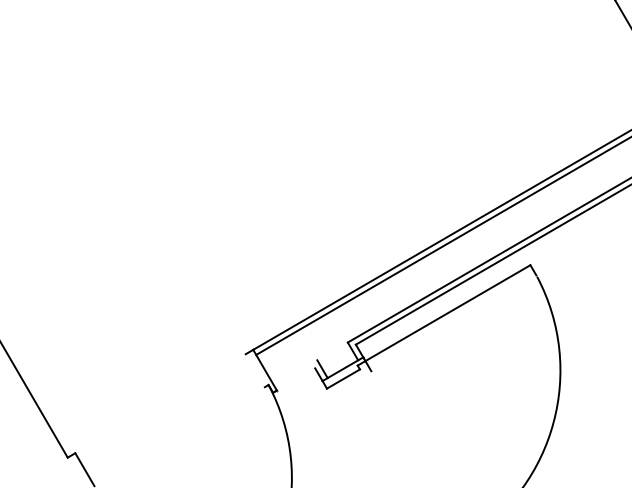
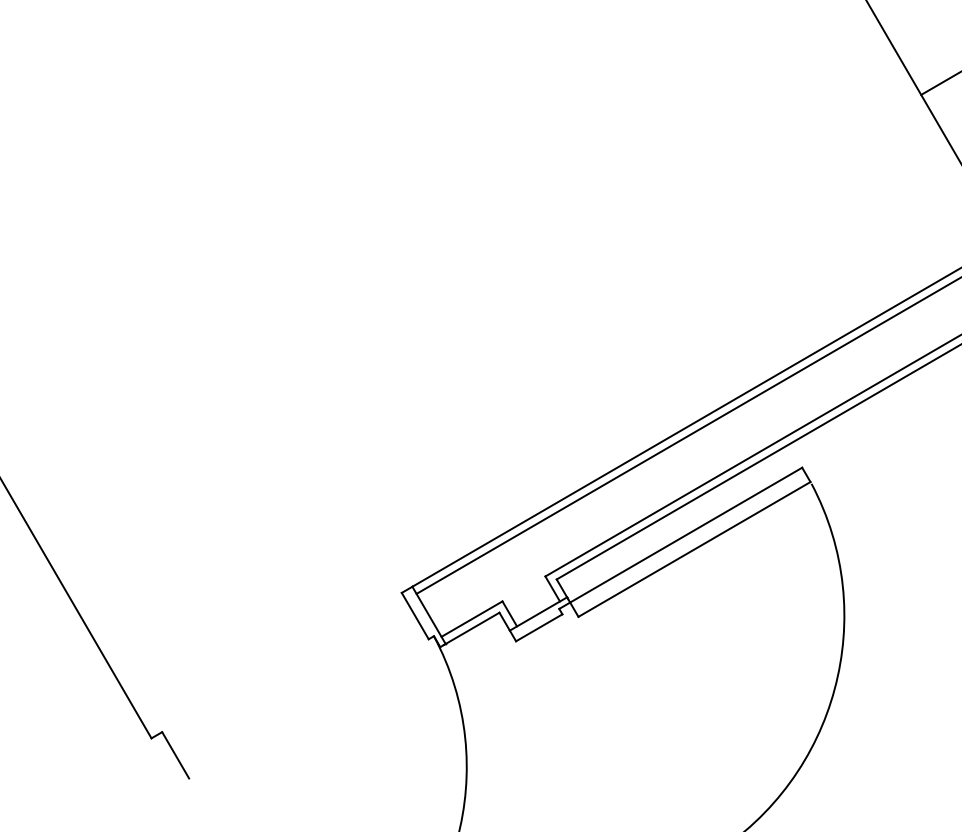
line: (453, 323) -> (694, 549), added
line: (254, 370) -> (414, 615), added
line: (295, 372) -> (471, 618), added
line: (295, 379) -> (472, 628), added

